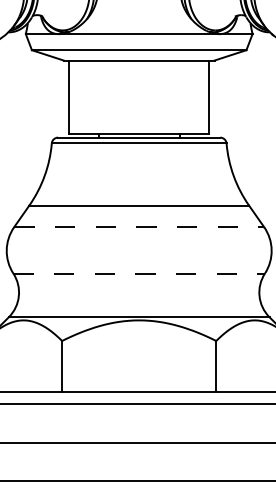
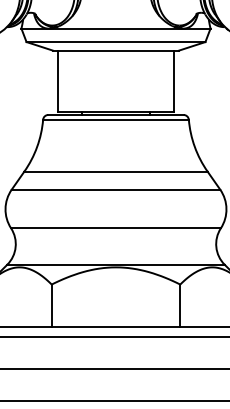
line: (139, 227) -> (116, 189), dashed -> solid
line: (139, 273) -> (116, 228), dashed -> solid

